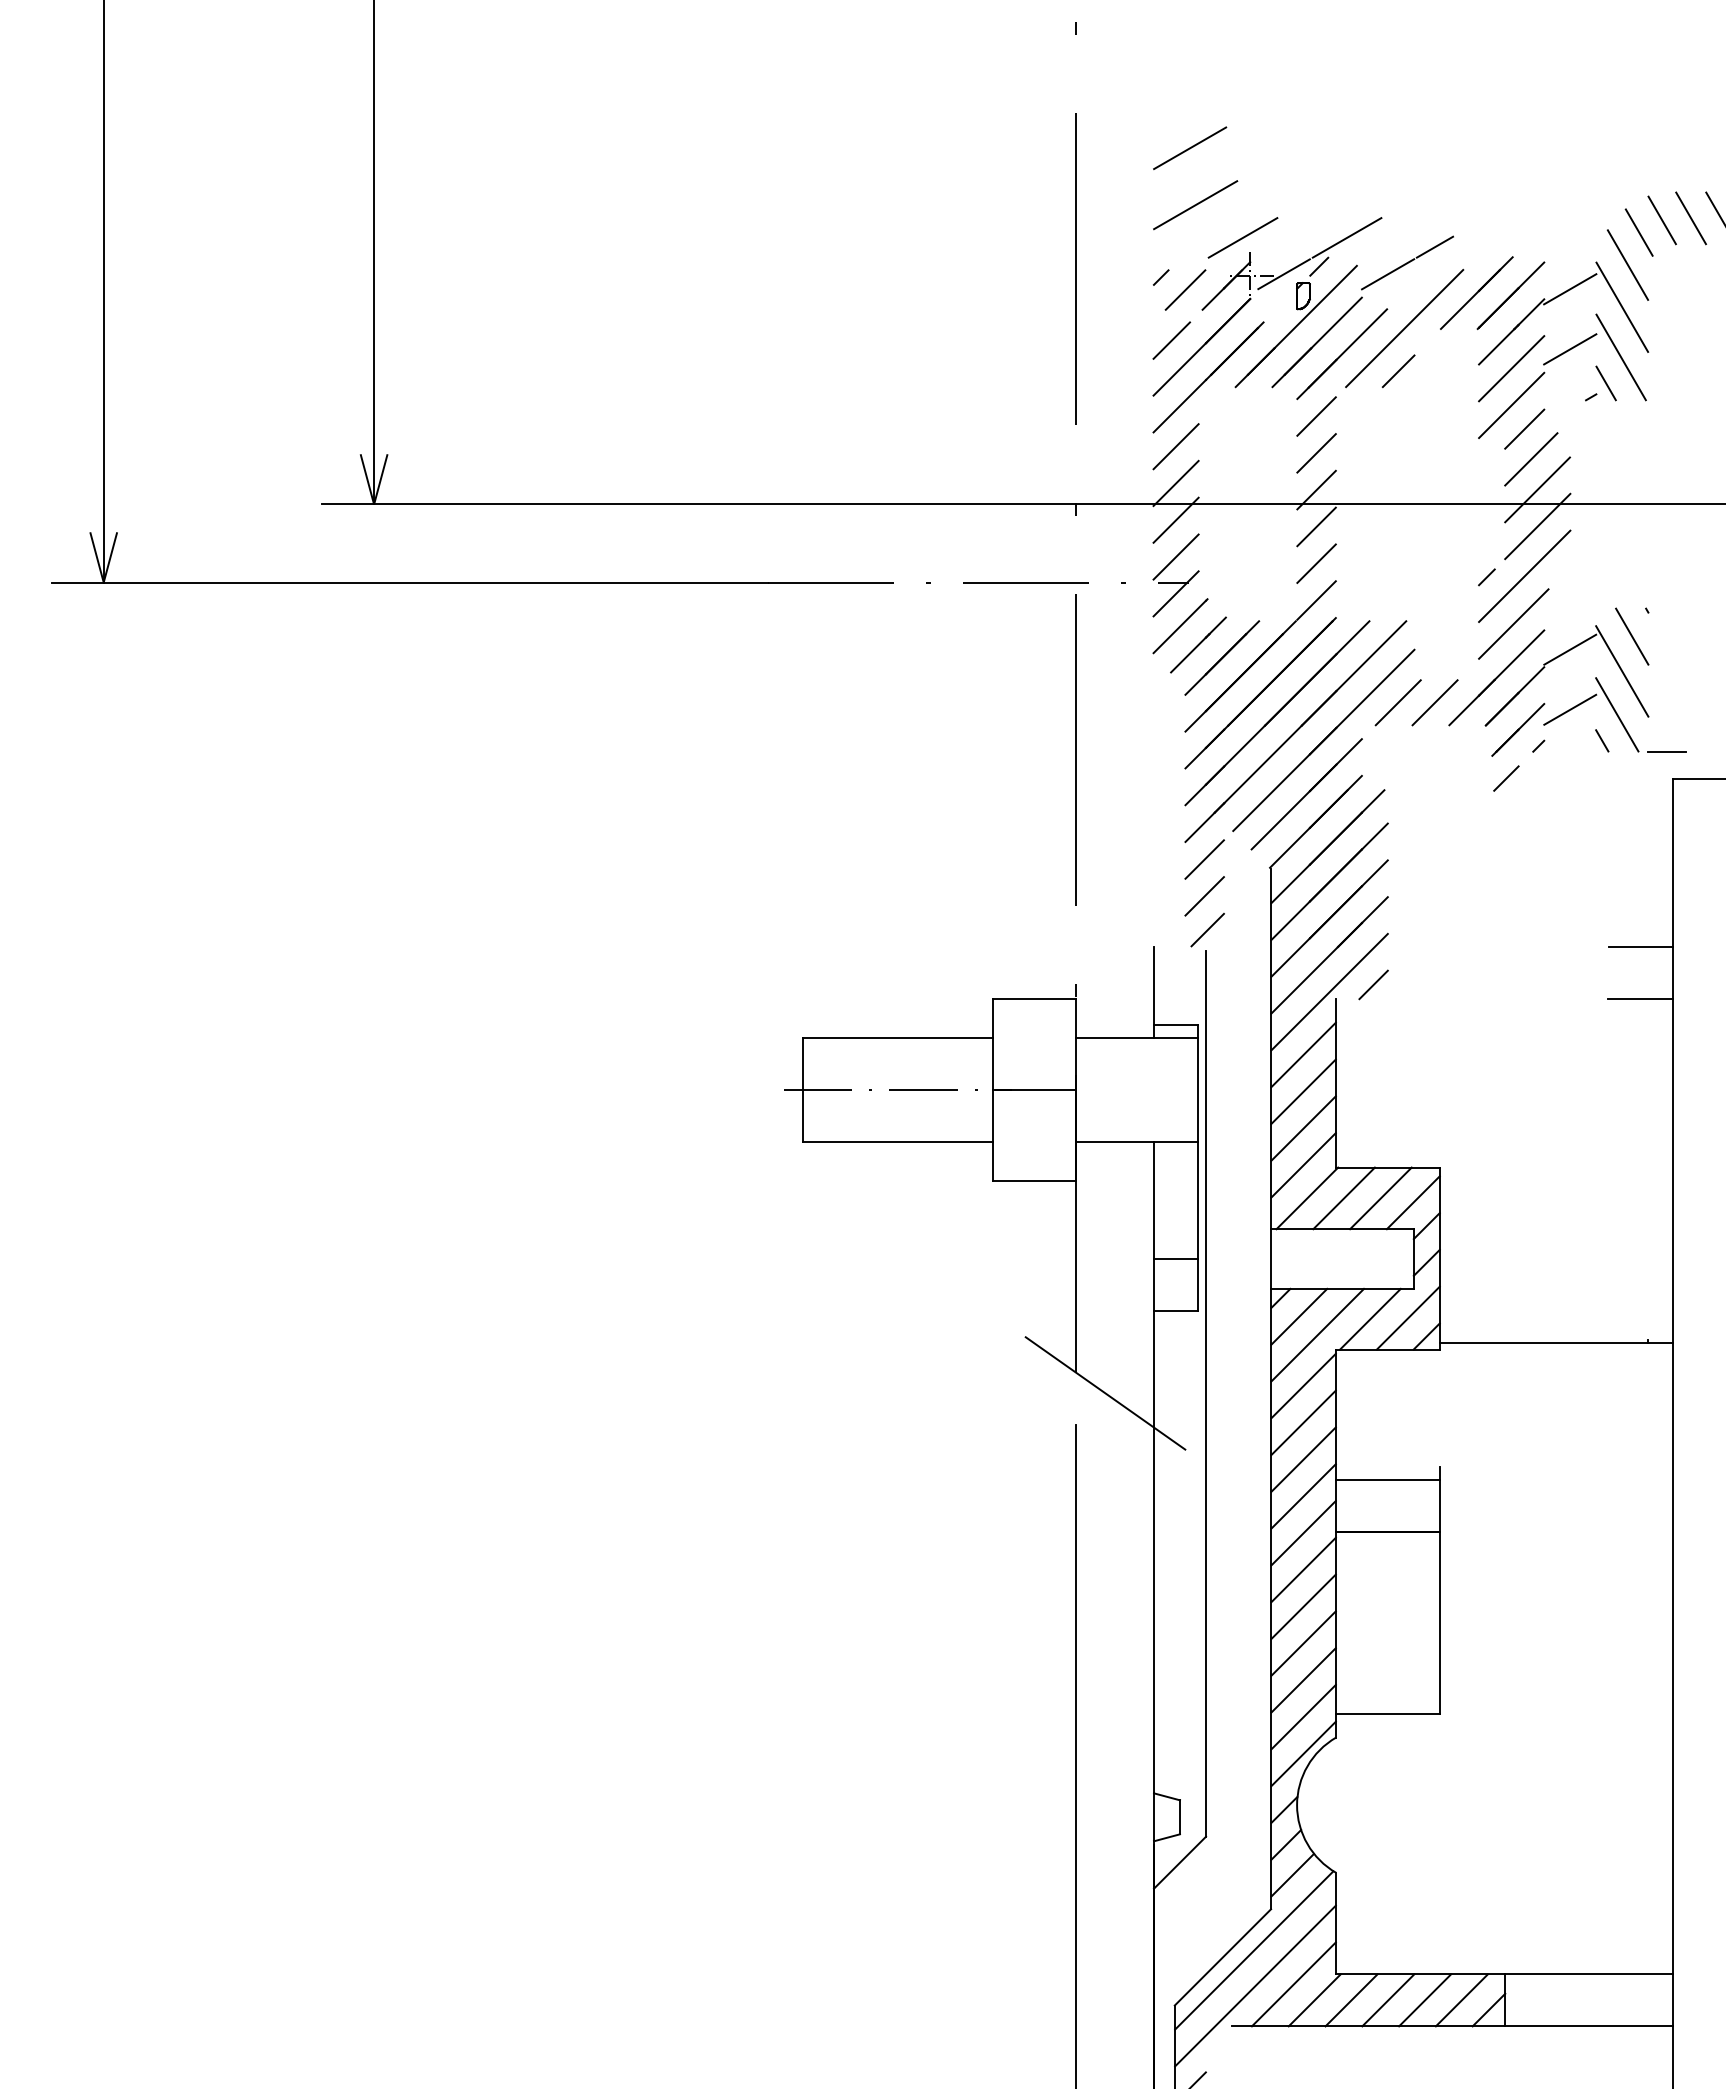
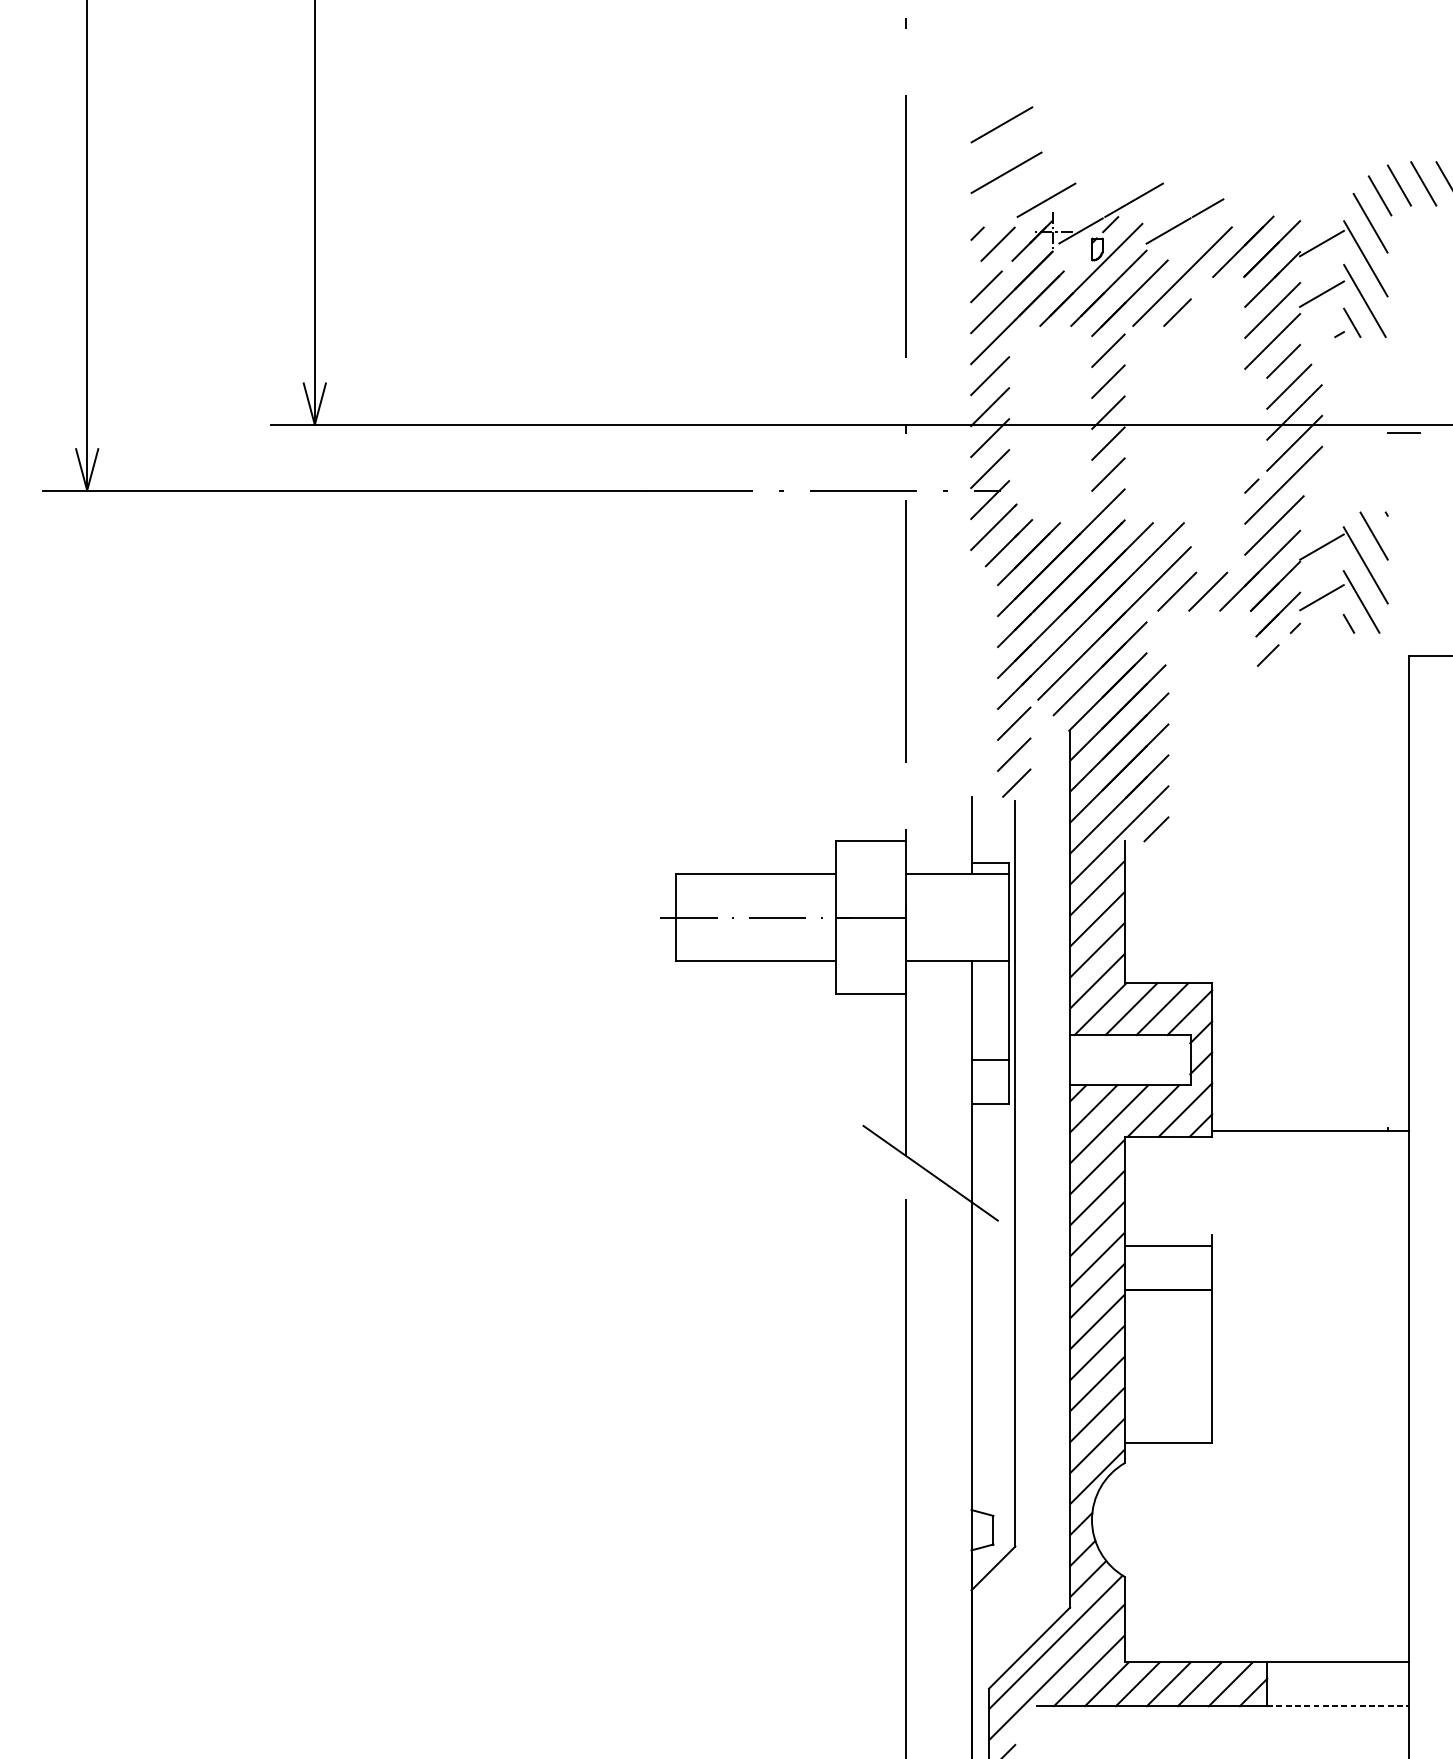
line: (1666, 751) -> (1403, 433), moved
line: (1641, 946) -> (1381, 796), removed
line: (1640, 998) -> (1381, 840), removed
line: (1589, 2026) -> (1338, 1706), solid -> dashed

